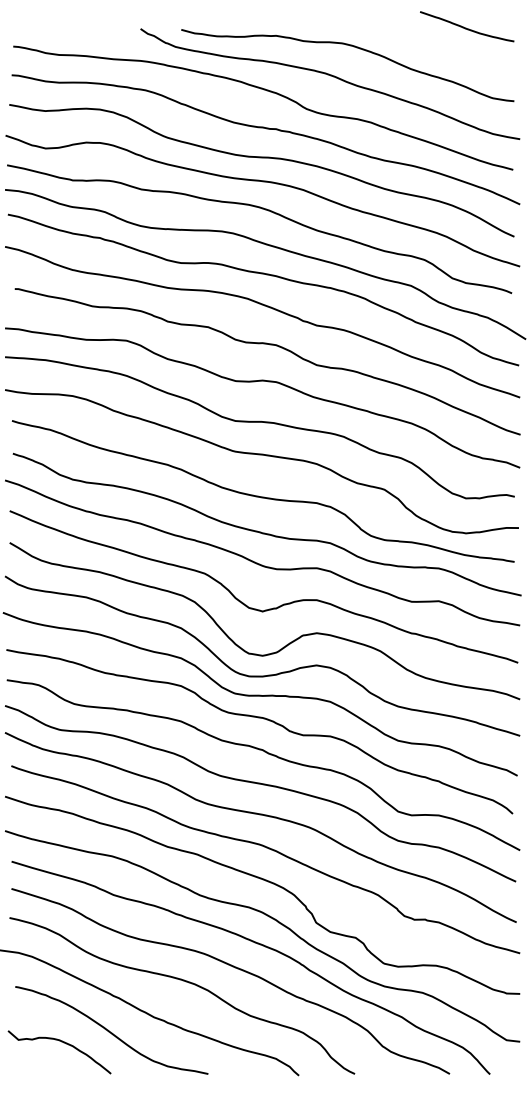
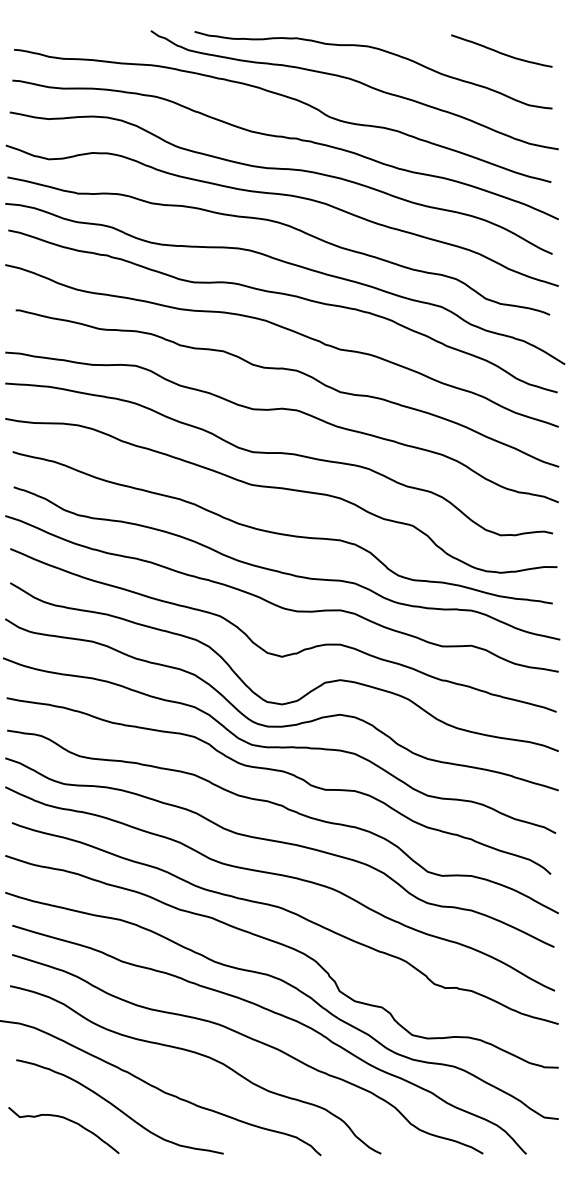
curve: (466, 27) -> (501, 51), moved

